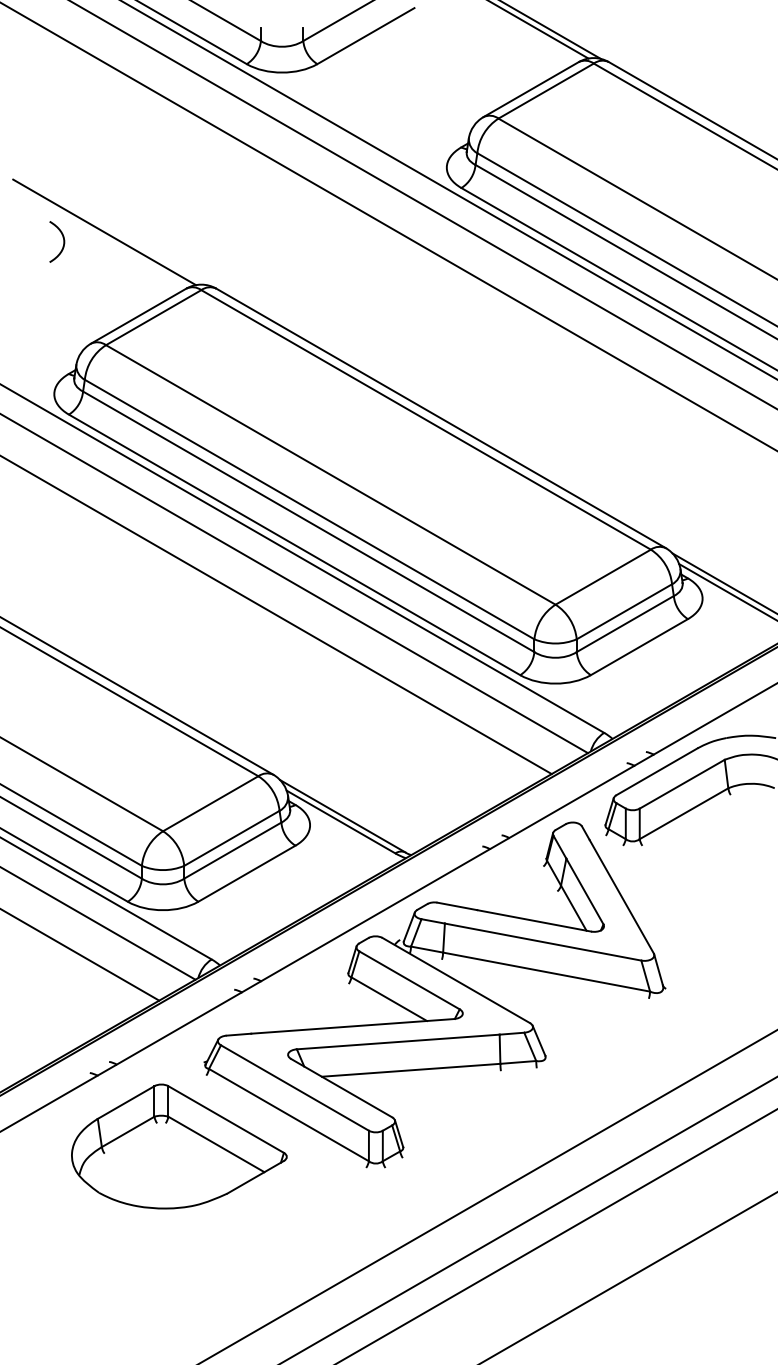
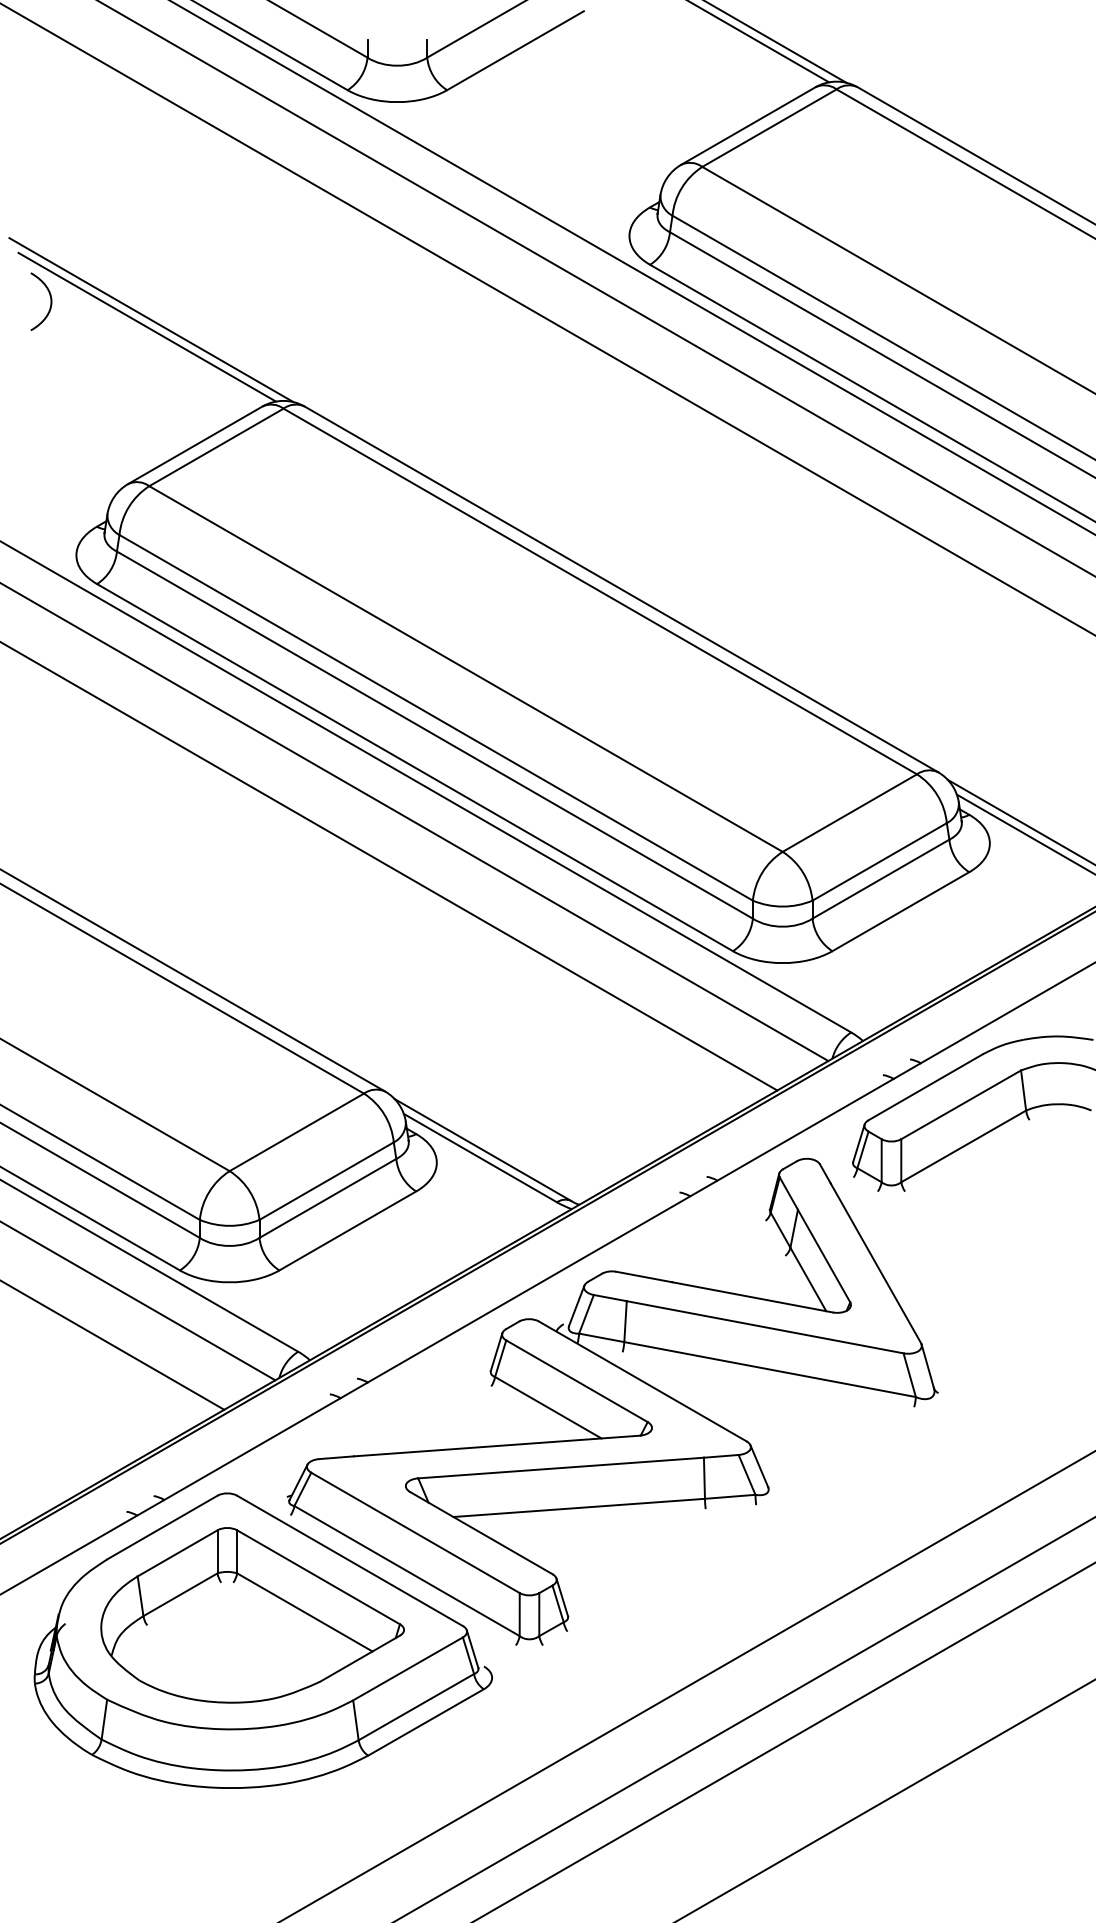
line: (107, 227) -> (151, 320), added
curve: (63, 241) -> (50, 301), moved
part: (186, 1164) -> (262, 1640), added

